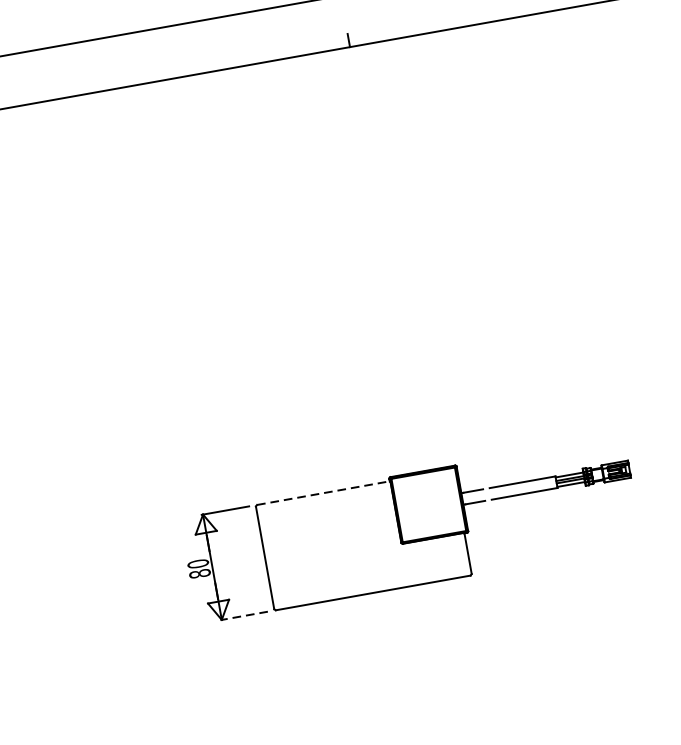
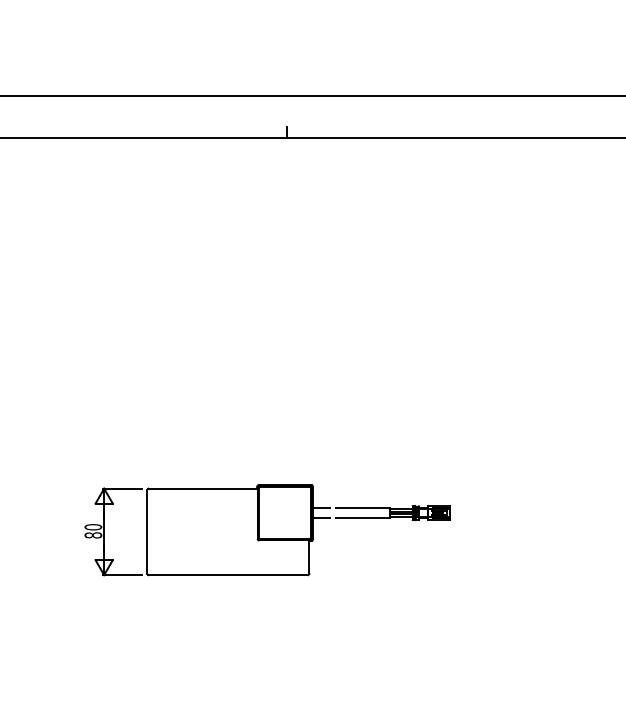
line: (324, 492) -> (203, 488), dashed -> solid
line: (244, 616) -> (122, 575), dashed -> solid

